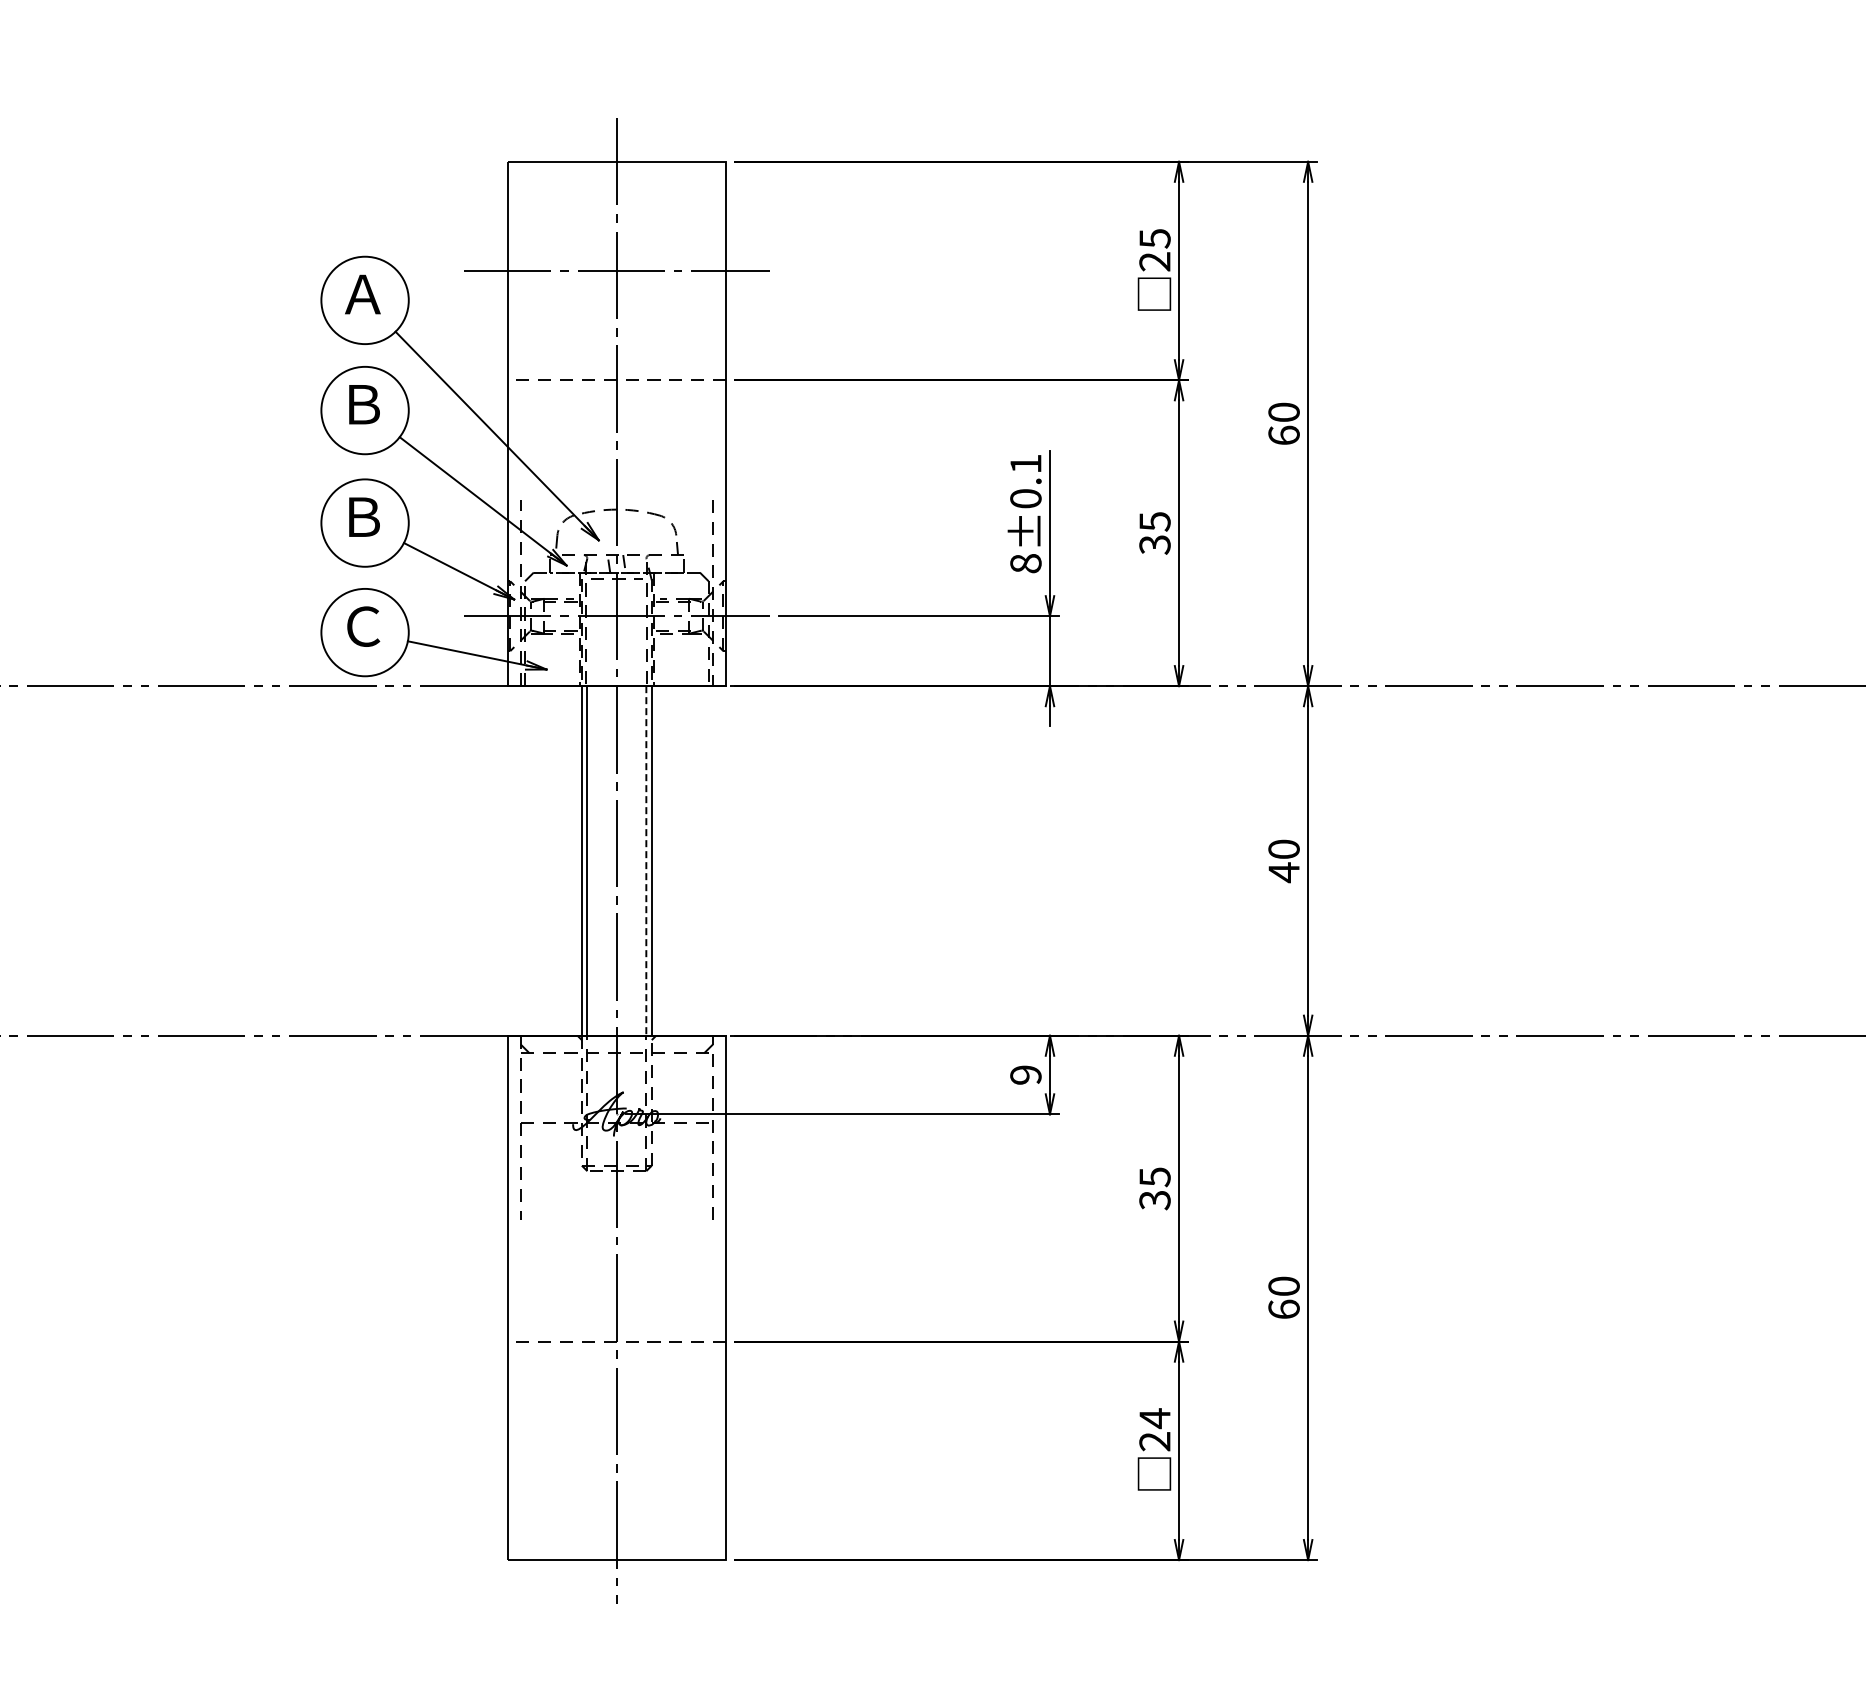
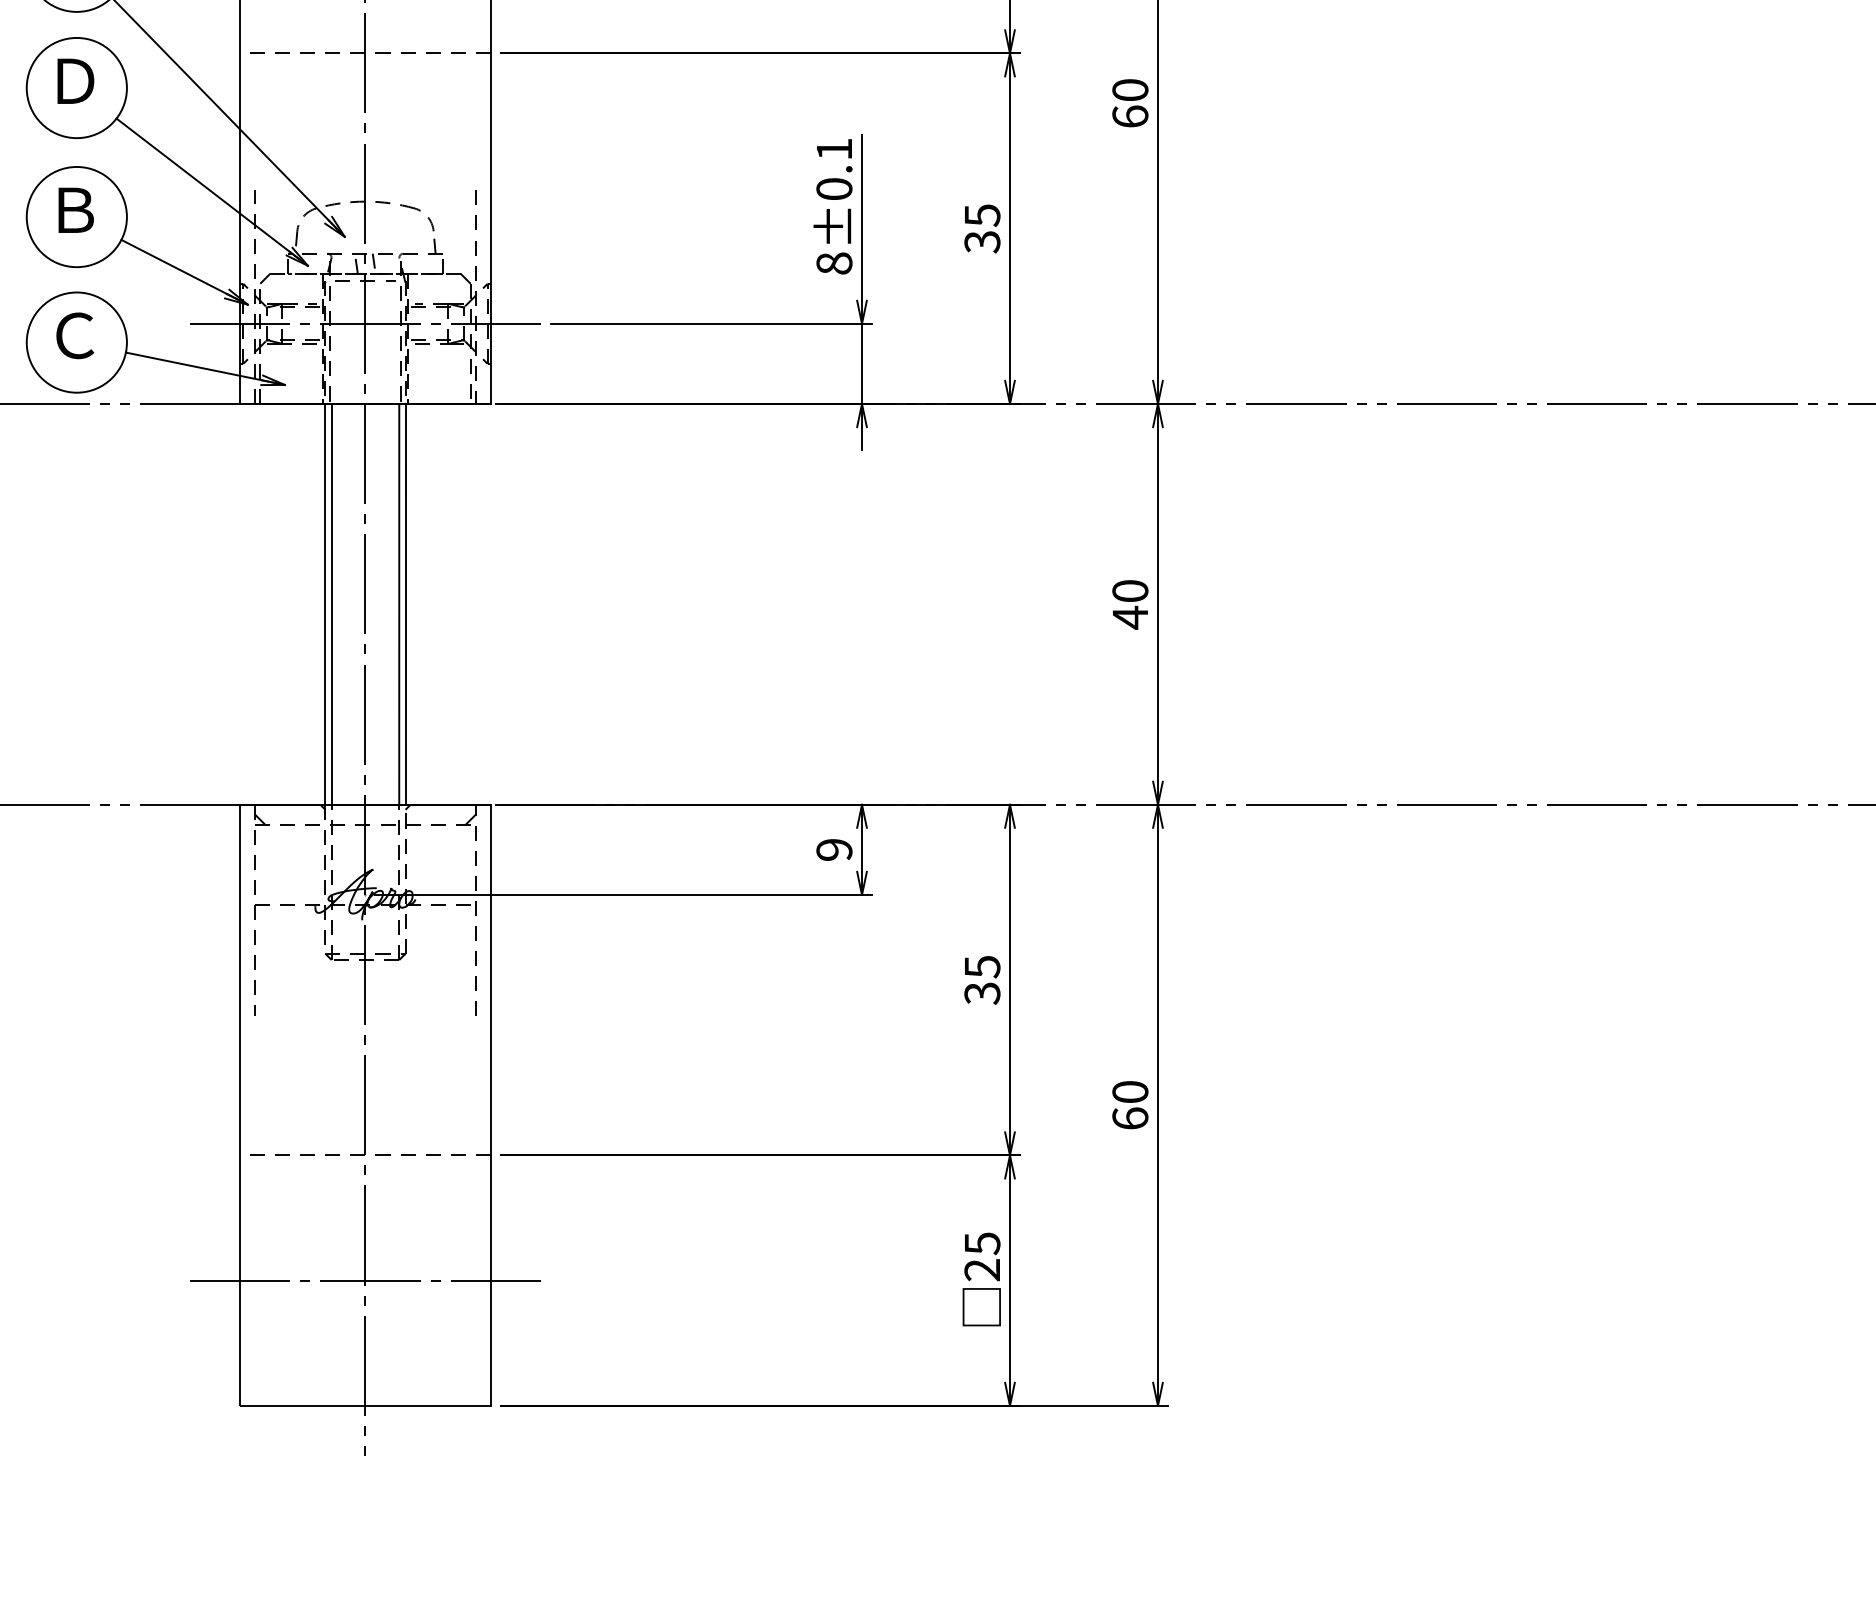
text: (364, 404) -> (76, 81), Ｂ -> Ｄ
line: (646, 860) -> (399, 603), dashed -> solid
text: (1154, 1418) -> (981, 1243), 24 -> 25
line: (616, 1450) -> (365, 1280), added

